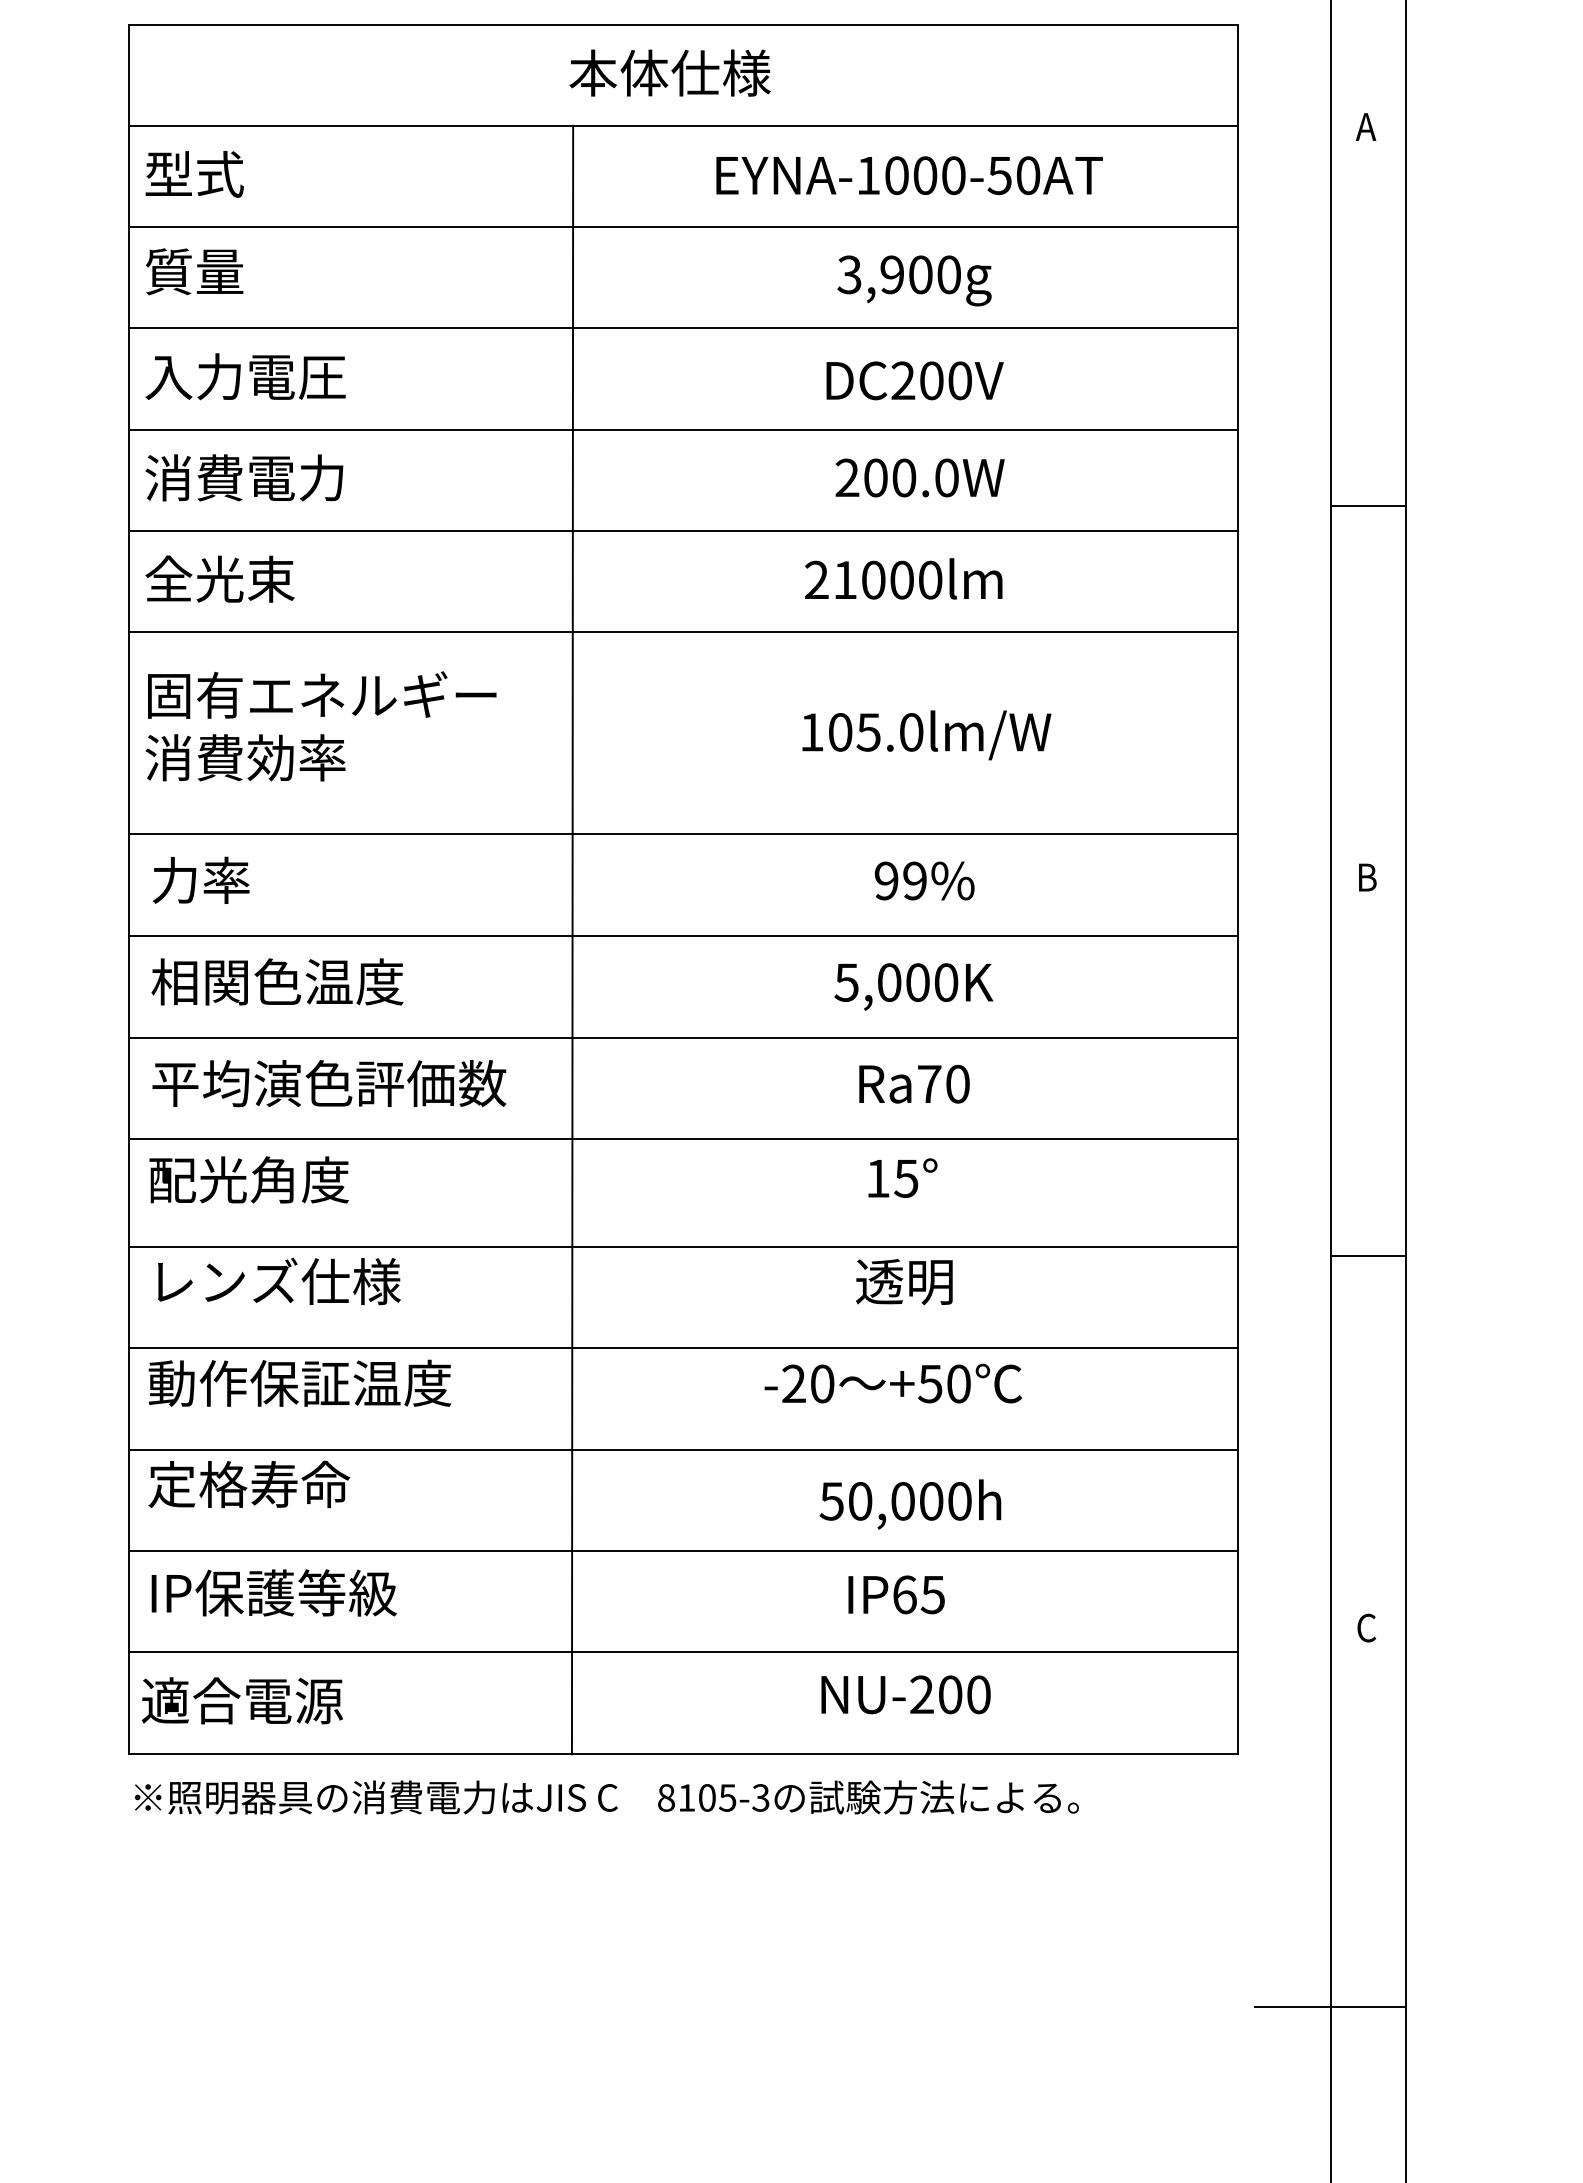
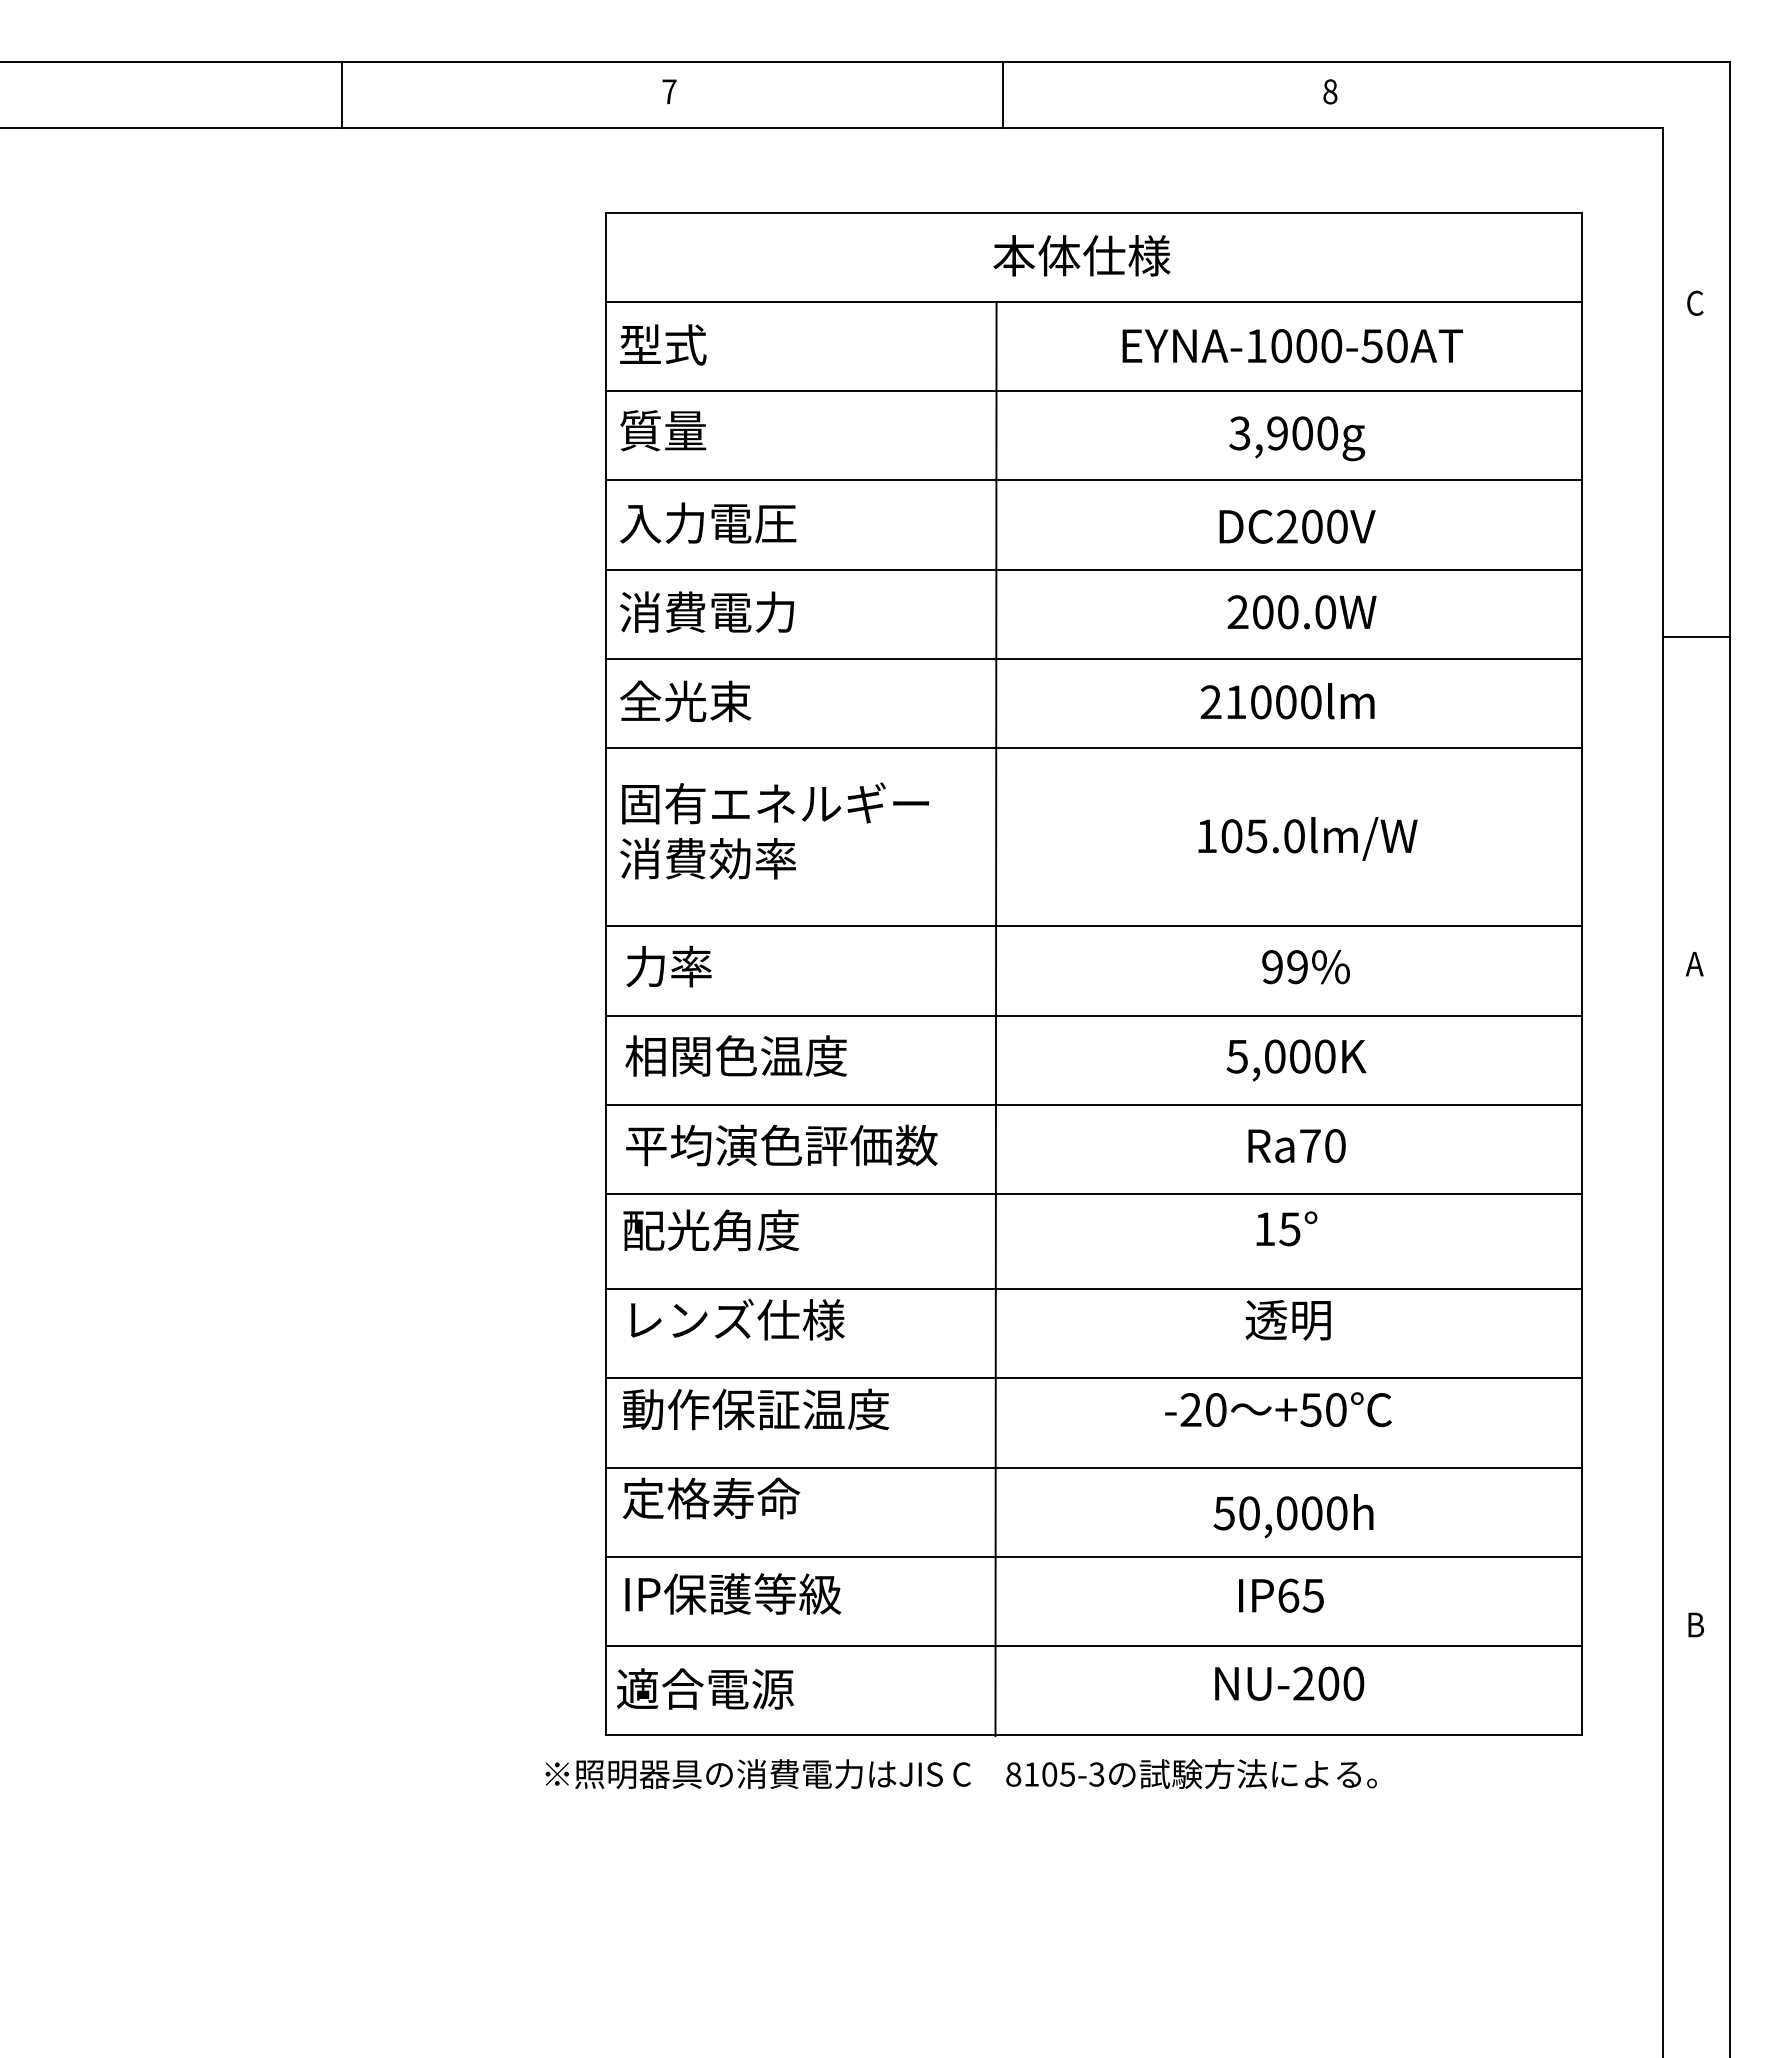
text: (1365, 126) -> (1694, 302), A -> C
text: (1365, 877) -> (1694, 964), B -> A
line: (1368, 1256) -> (1696, 1297), removed
text: (1366, 1627) -> (1695, 1624), C -> B
text: (606, 1797) -> (960, 1774), moved
line: (1330, 2006) -> (1663, 1958), removed

